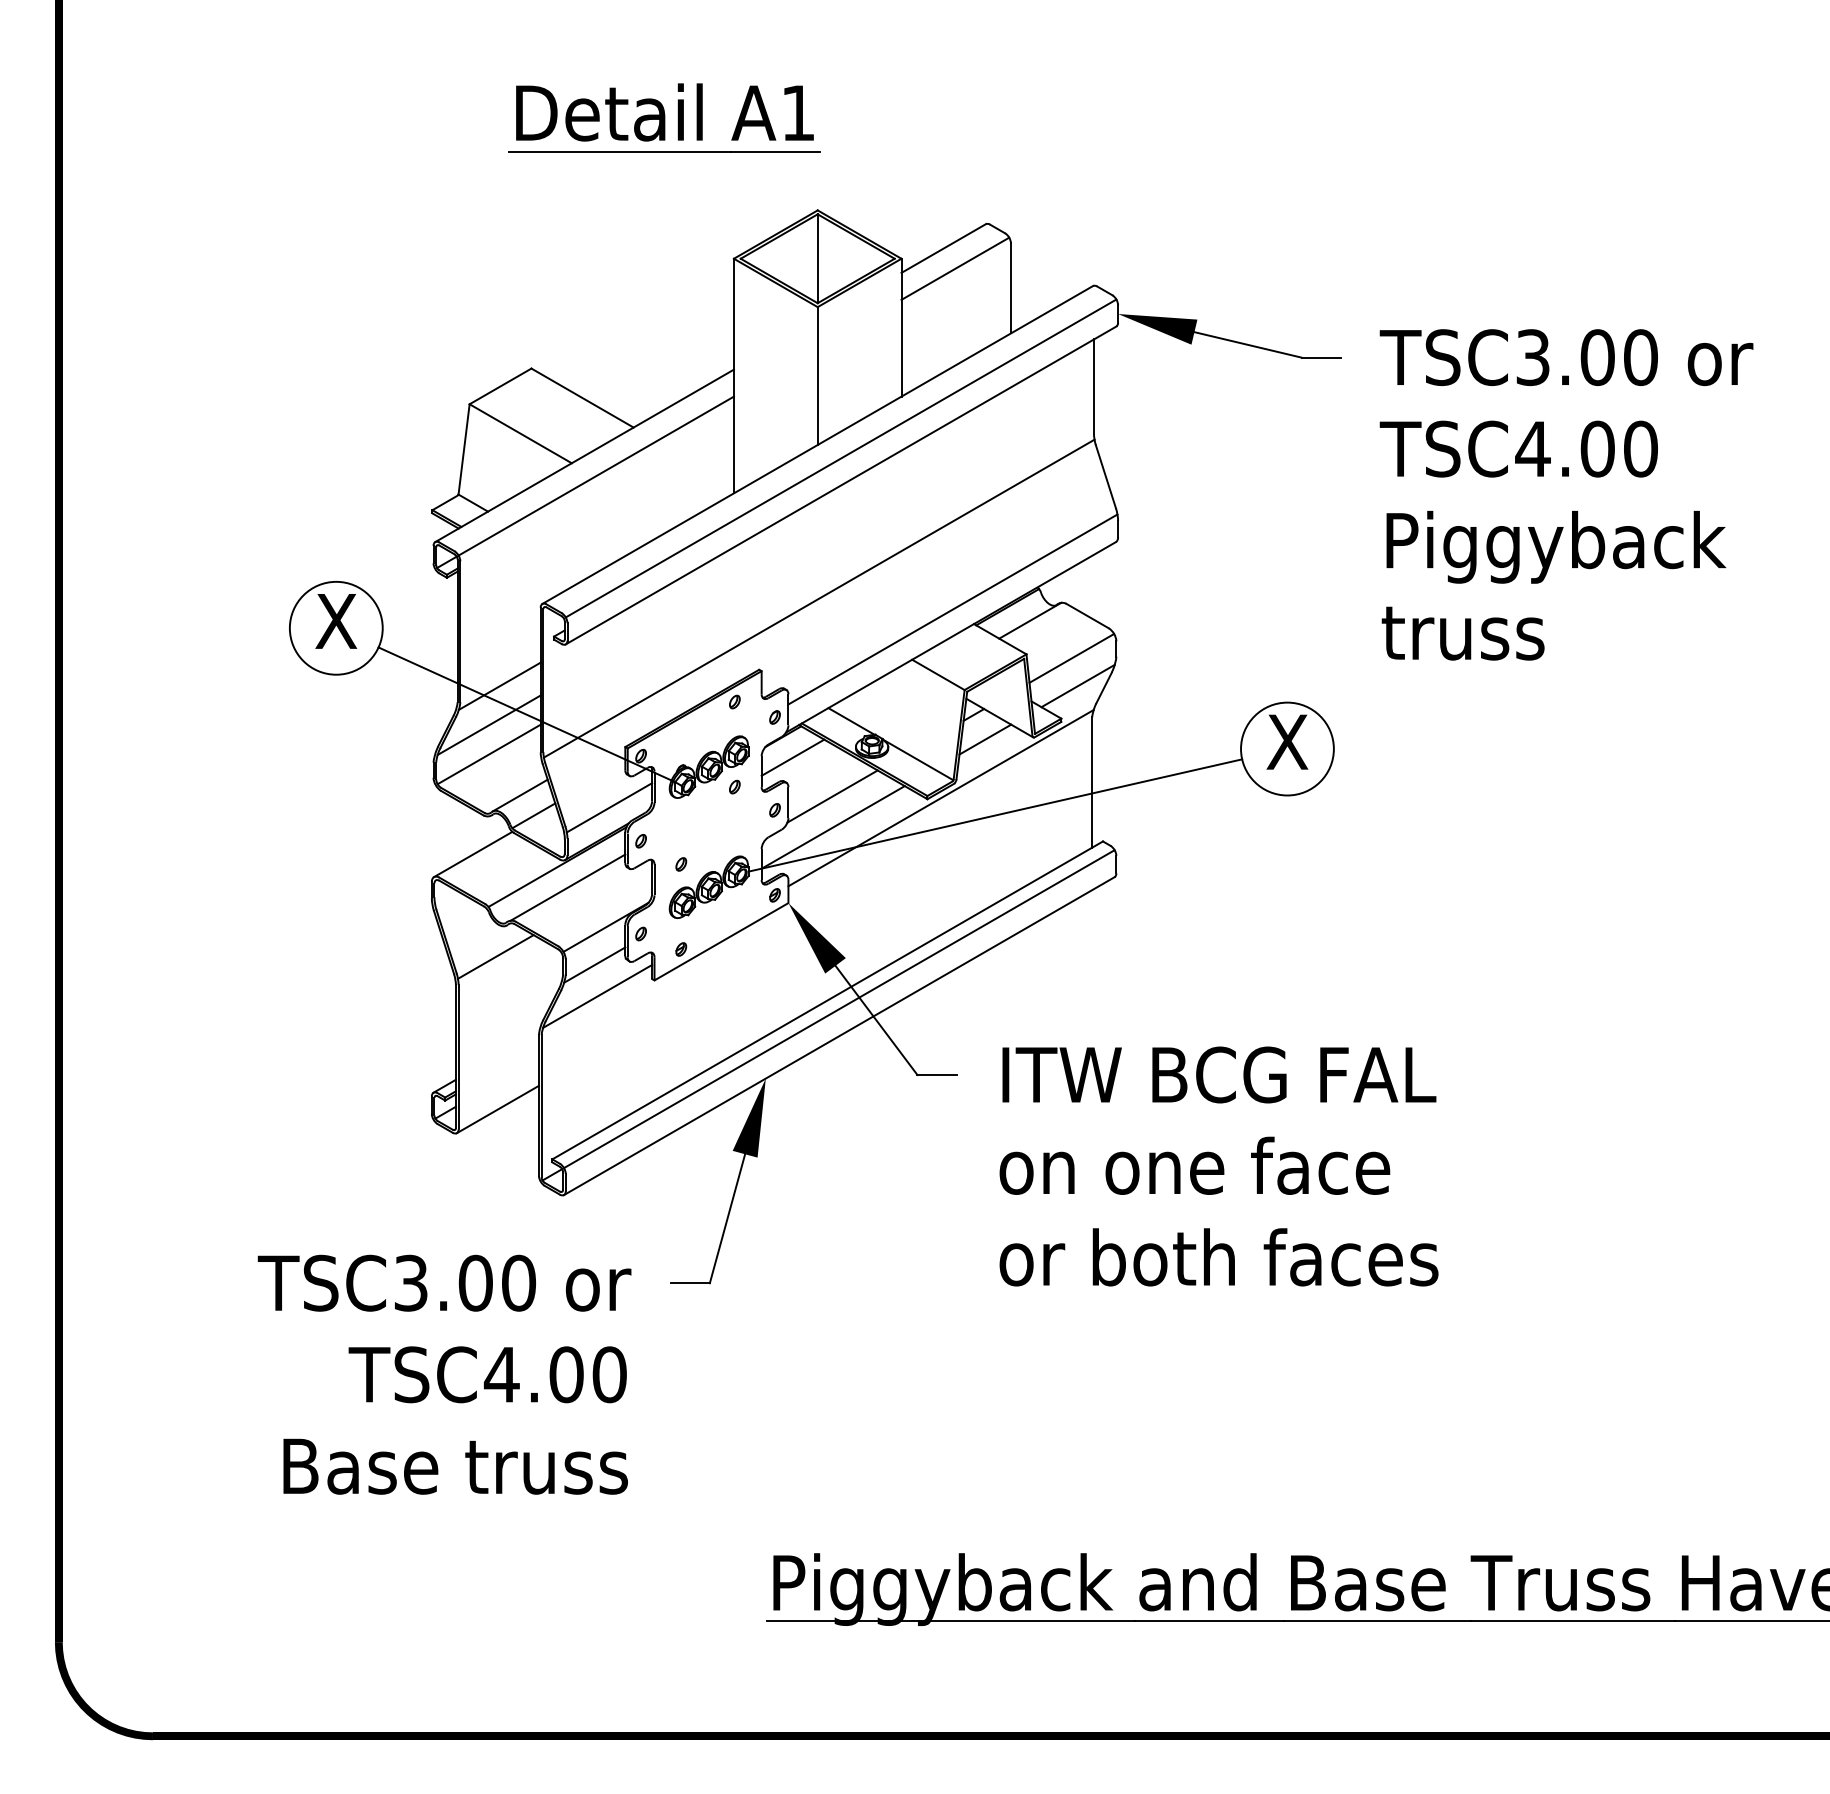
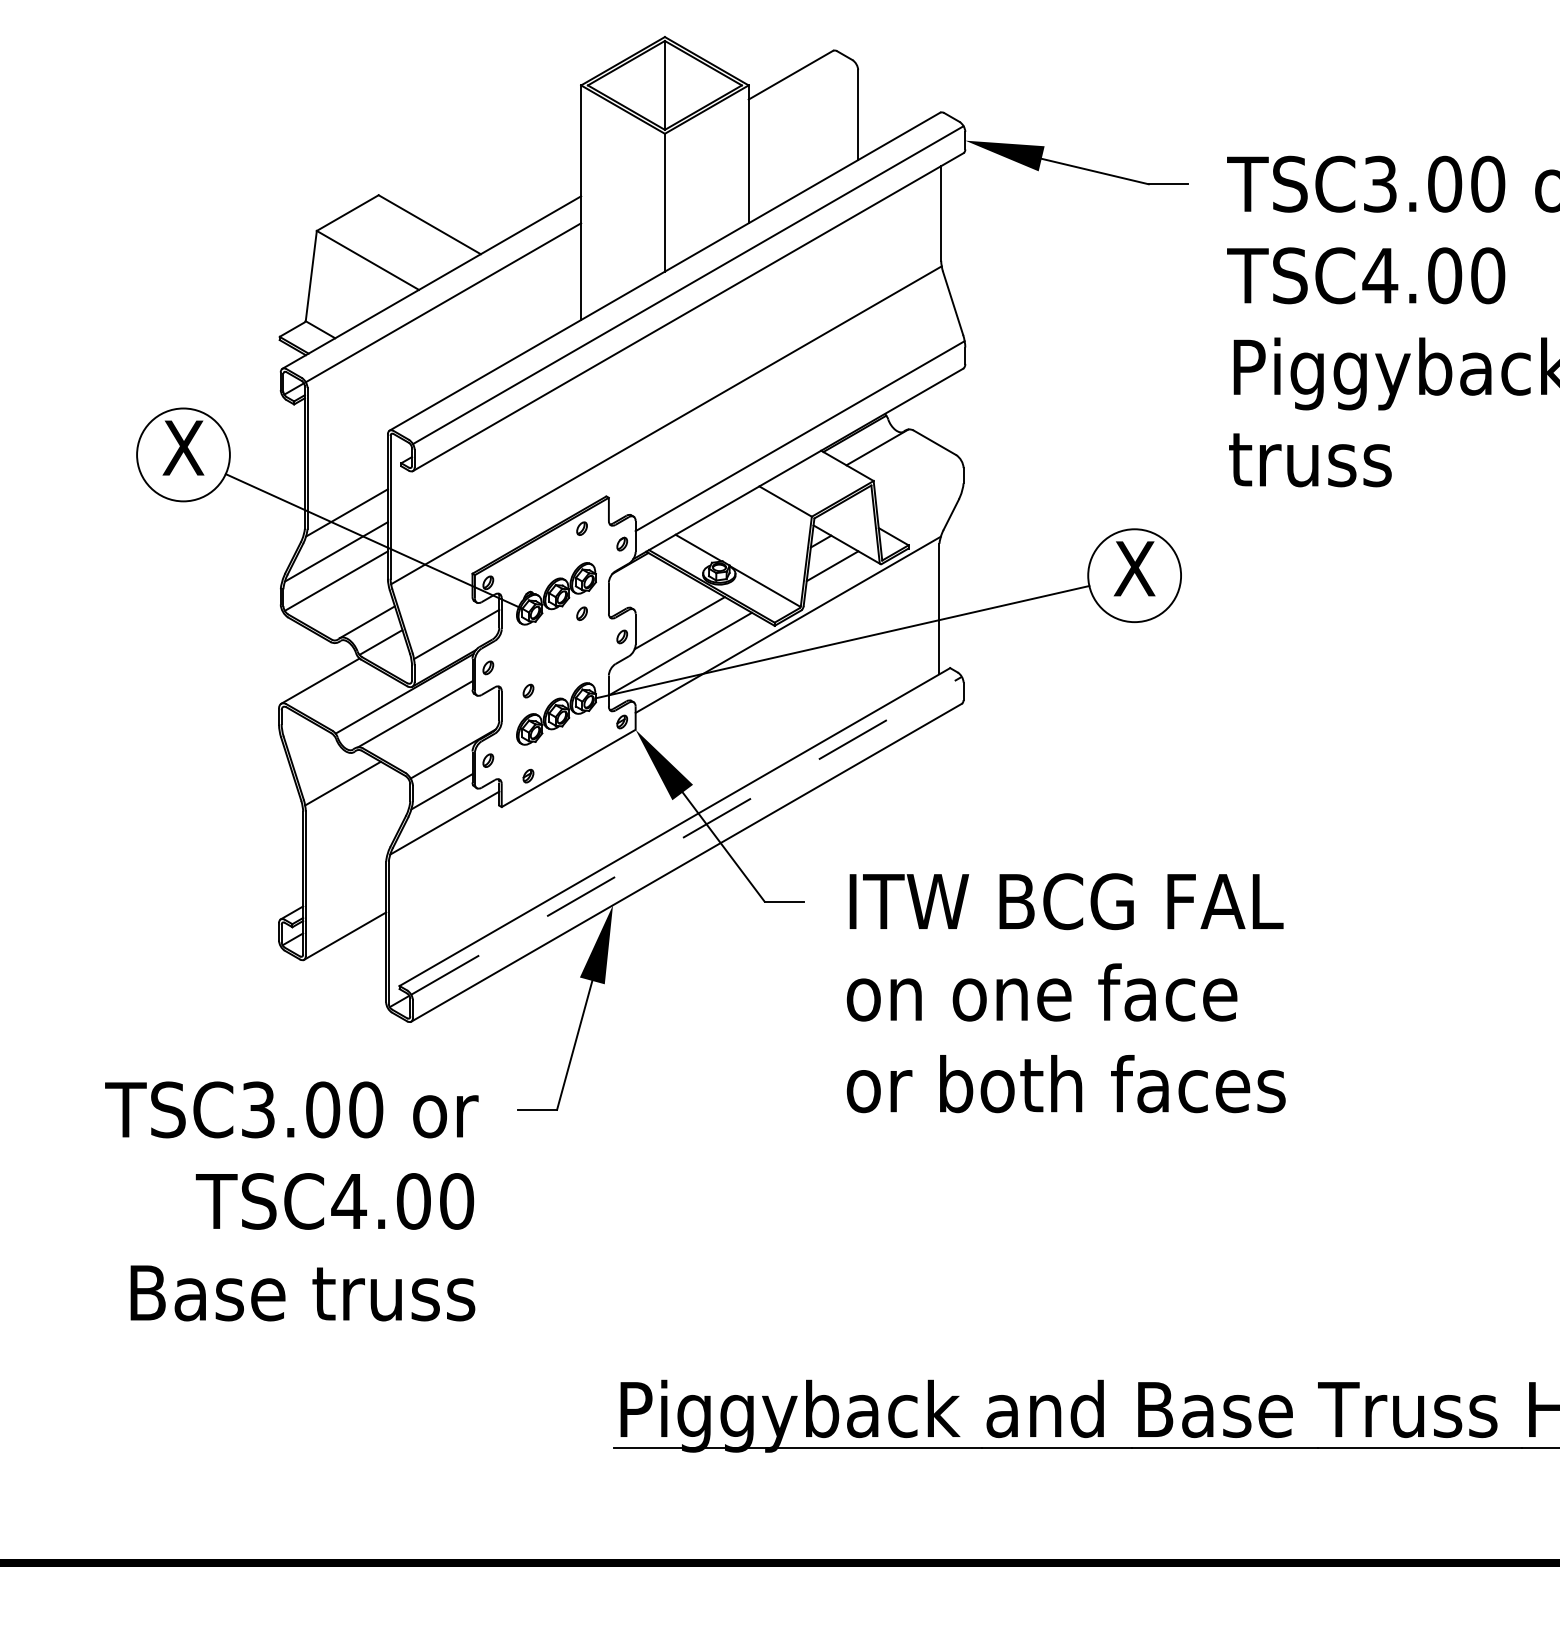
line: (955, 268) -> (802, 95), removed
line: (1071, 657) -> (918, 484), removed
line: (1077, 685) -> (924, 512), removed
line: (792, 757) -> (639, 584), removed
line: (839, 1009) -> (686, 836), solid -> dashed

